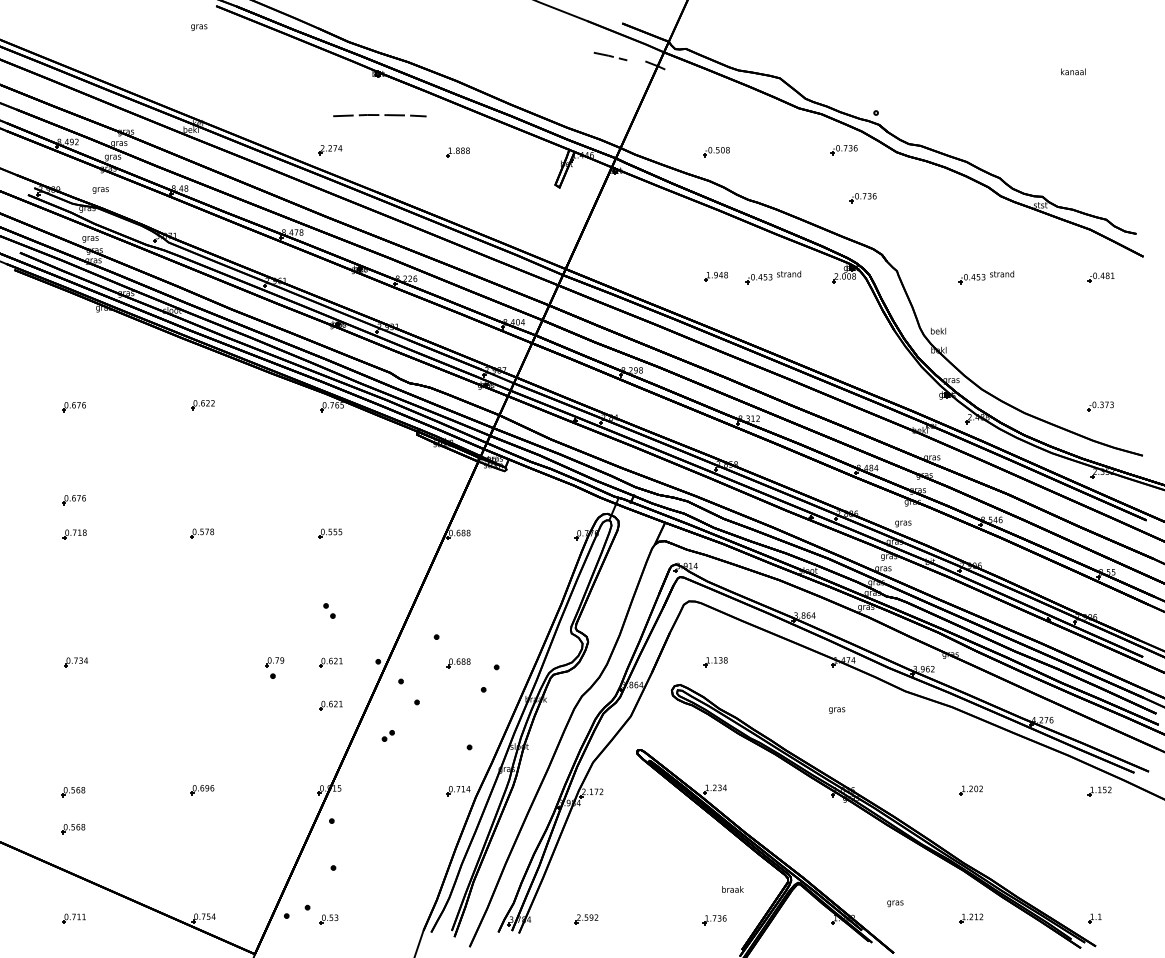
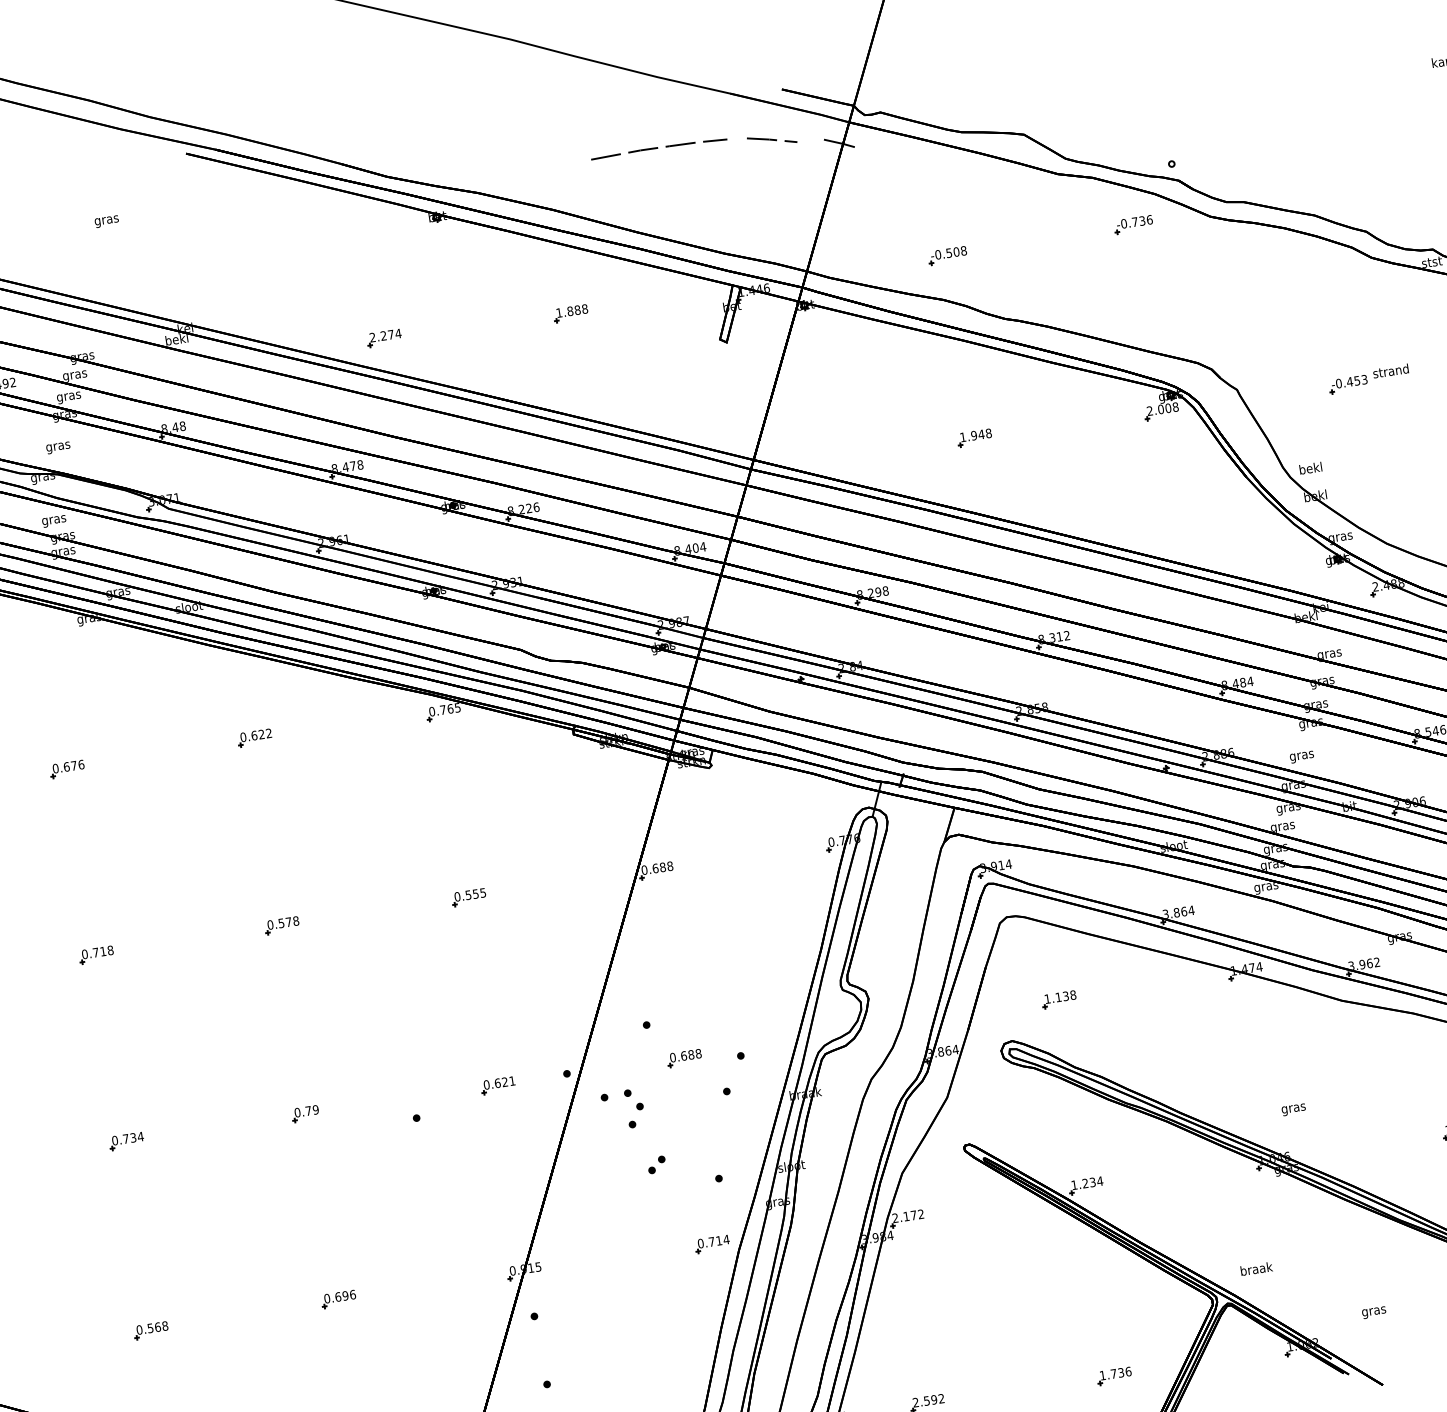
text: (199, 27) -> (107, 221), moved
line: (379, 115) -> (658, 148), moved
part: (862, 198) -> (1170, 291), removed
part: (773, 277) -> (1058, 426), removed
part: (73, 500) -> (87, 905), removed
part: (329, 610) -> (633, 1099), moved
part: (274, 662) -> (305, 1114), moved
part: (330, 705) -> (506, 1148), removed
text: (837, 710) -> (1294, 1109), moved
part: (387, 735) -> (655, 1164), moved
part: (73, 829) -> (159, 1385), removed
text: (732, 889) -> (1255, 1268), moved

